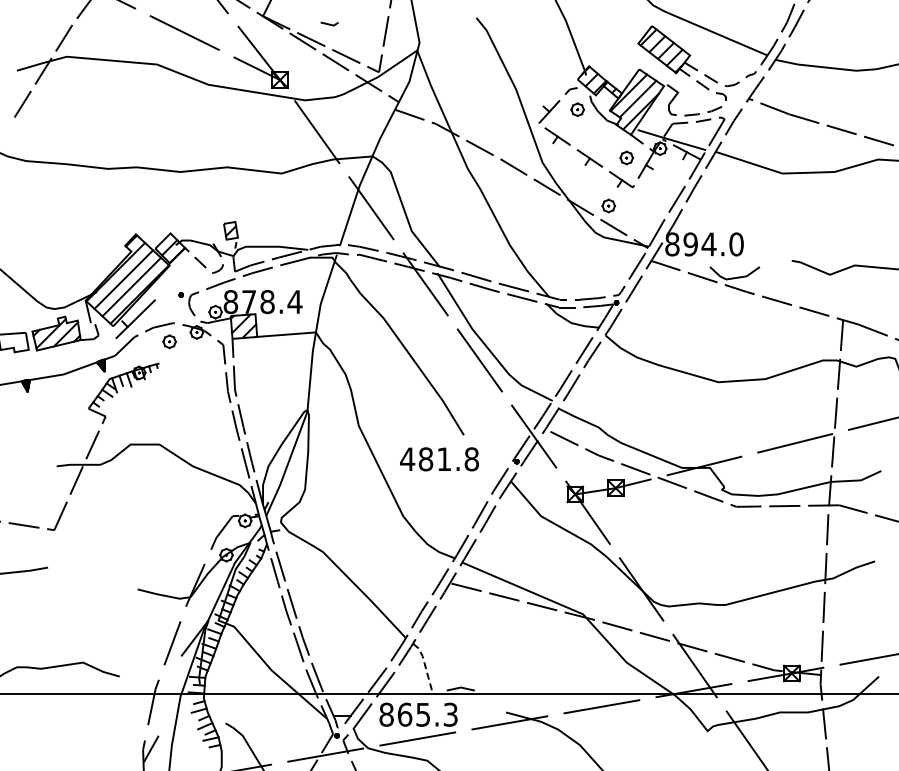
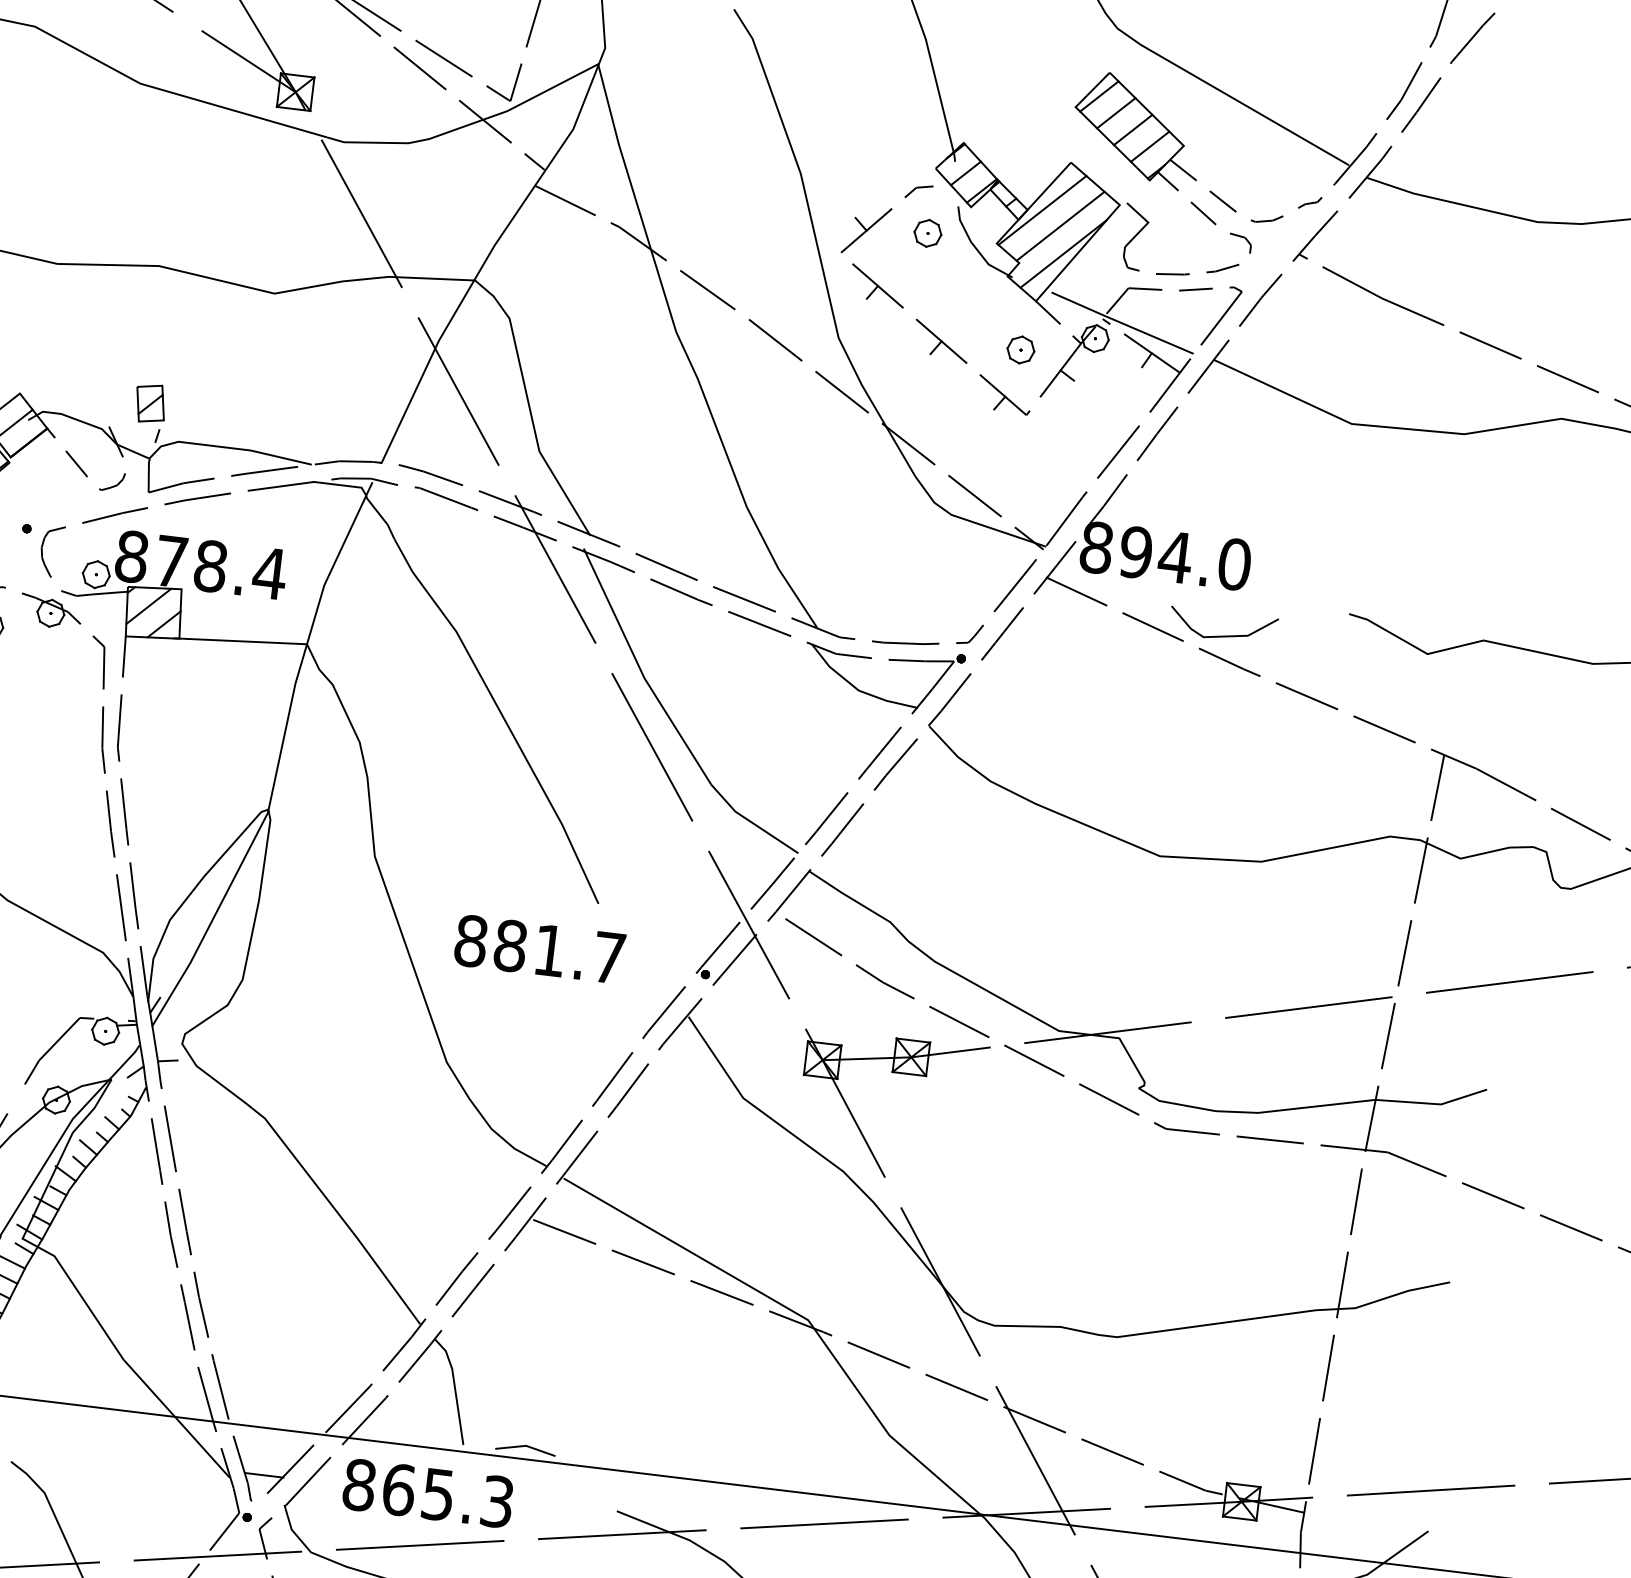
part: (608, 205) -> (969, 447), removed
text: (439, 459) -> (539, 949), 481.8 -> 881.7
line: (425, 664) -> (456, 1387), dashed -> solid

